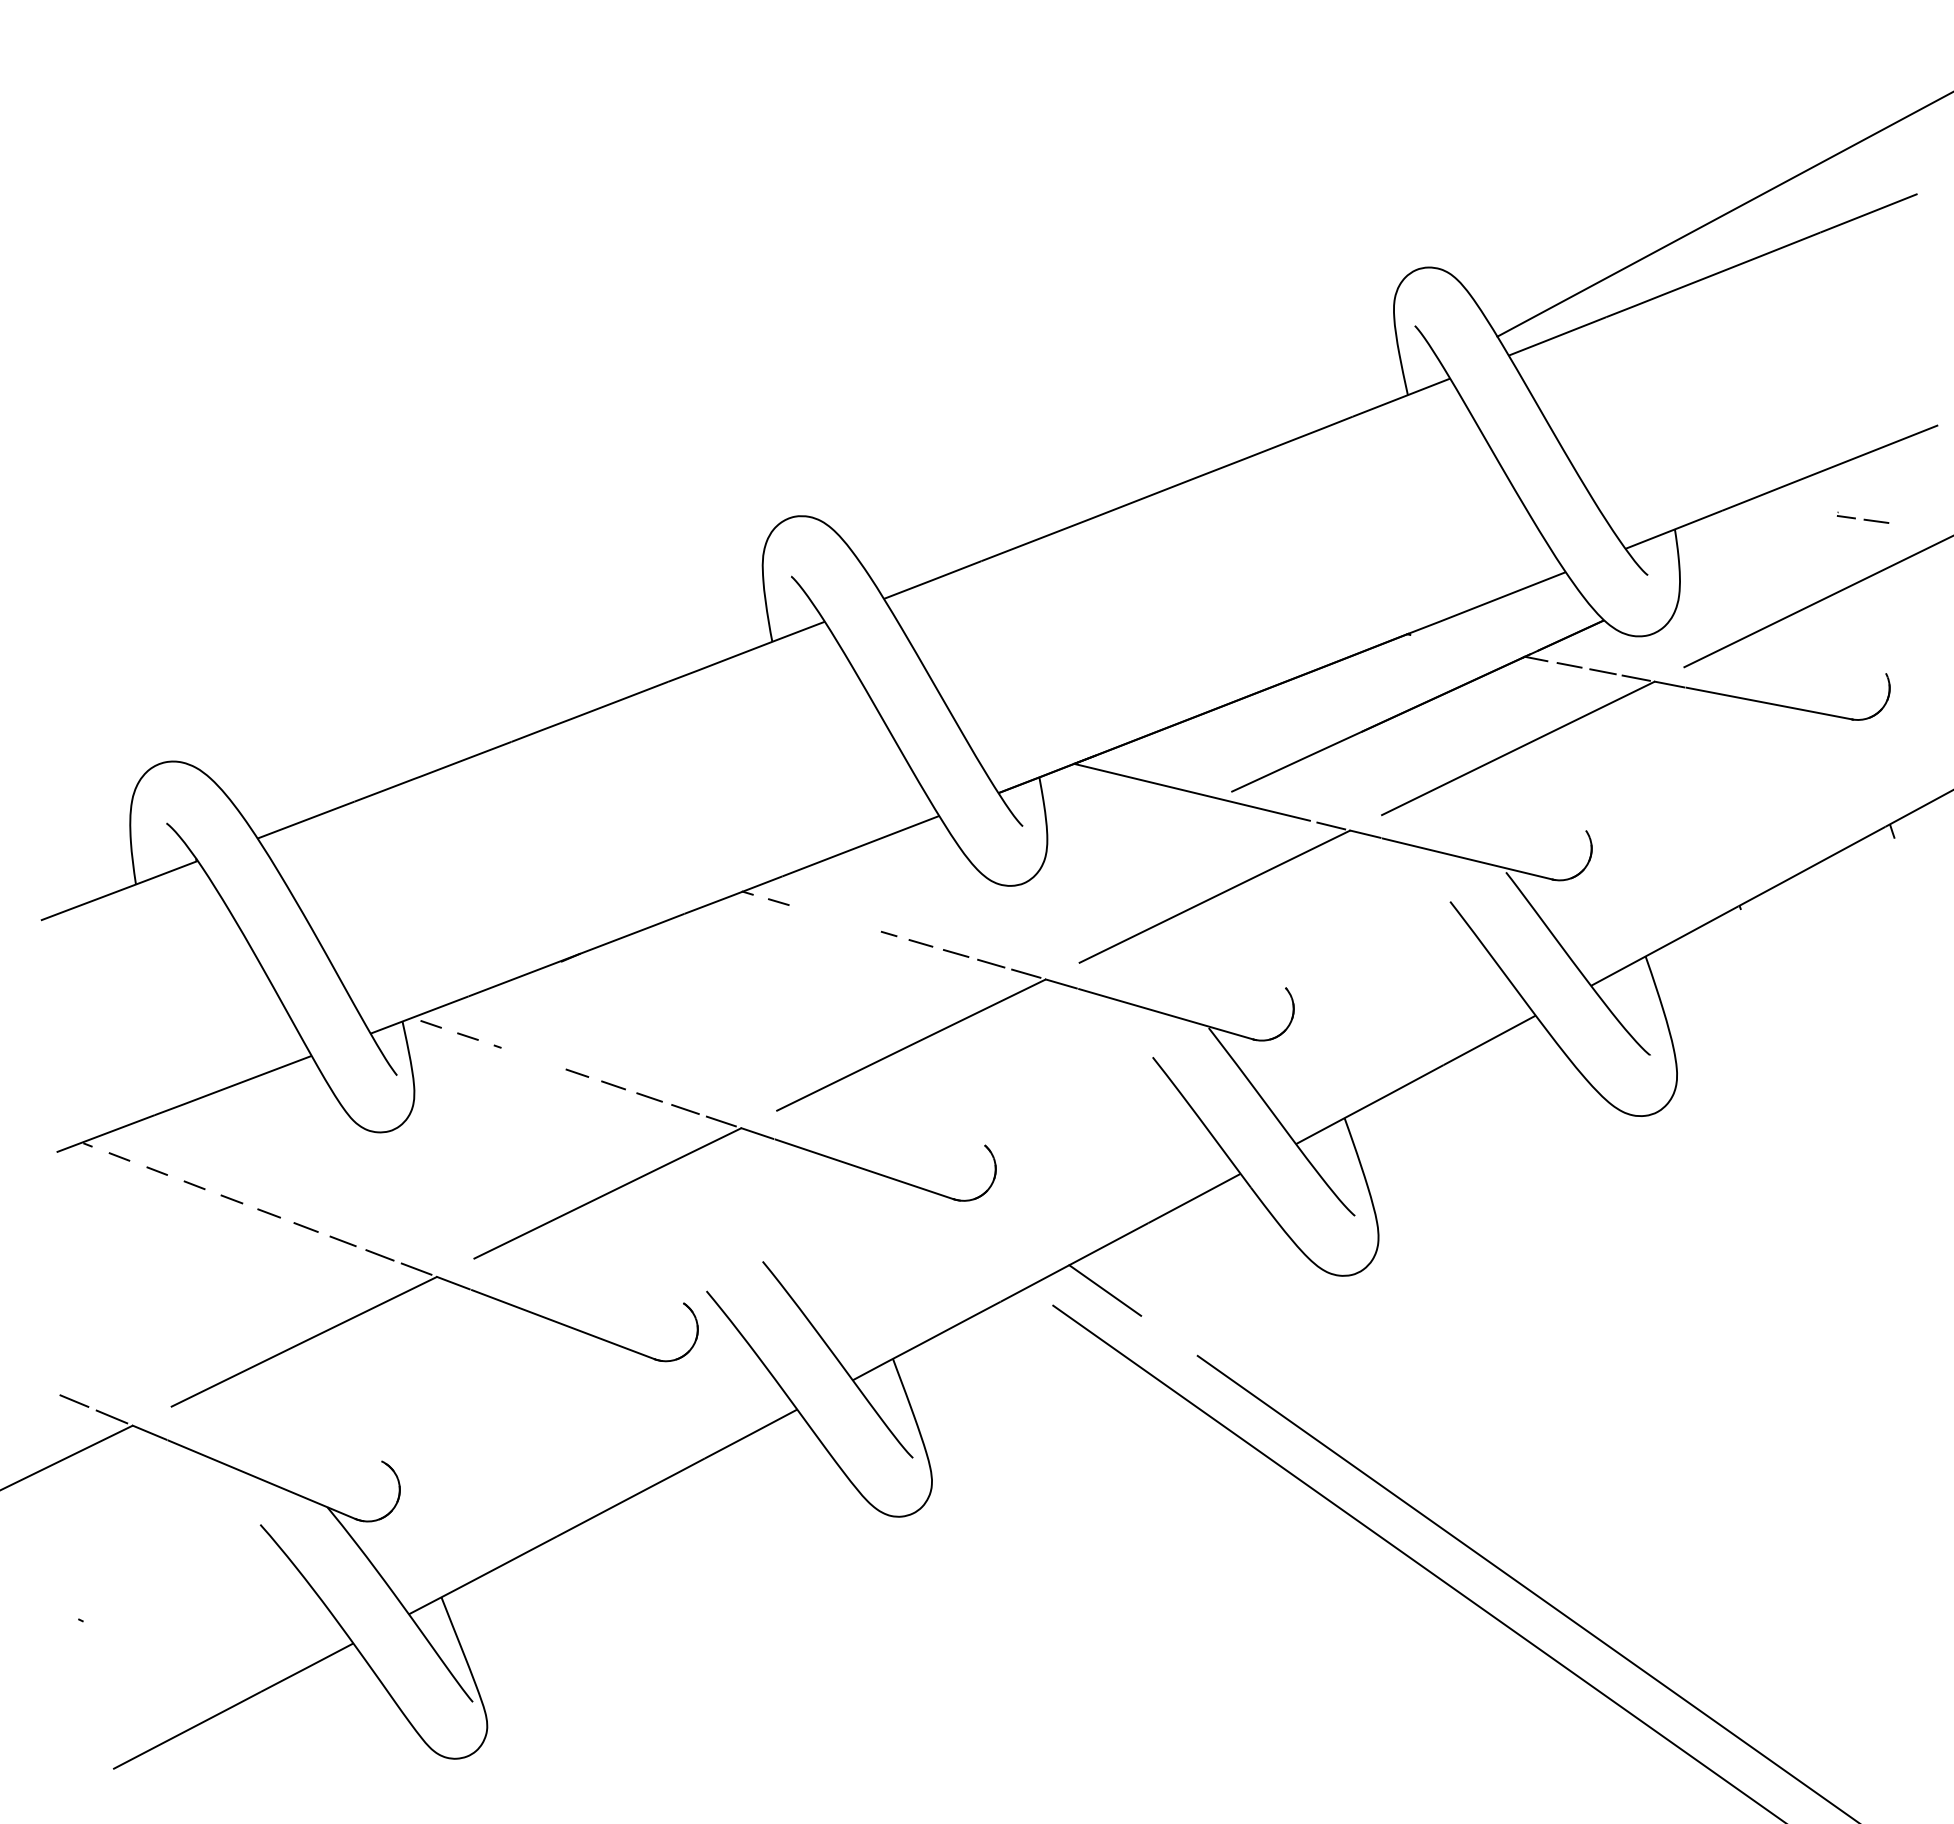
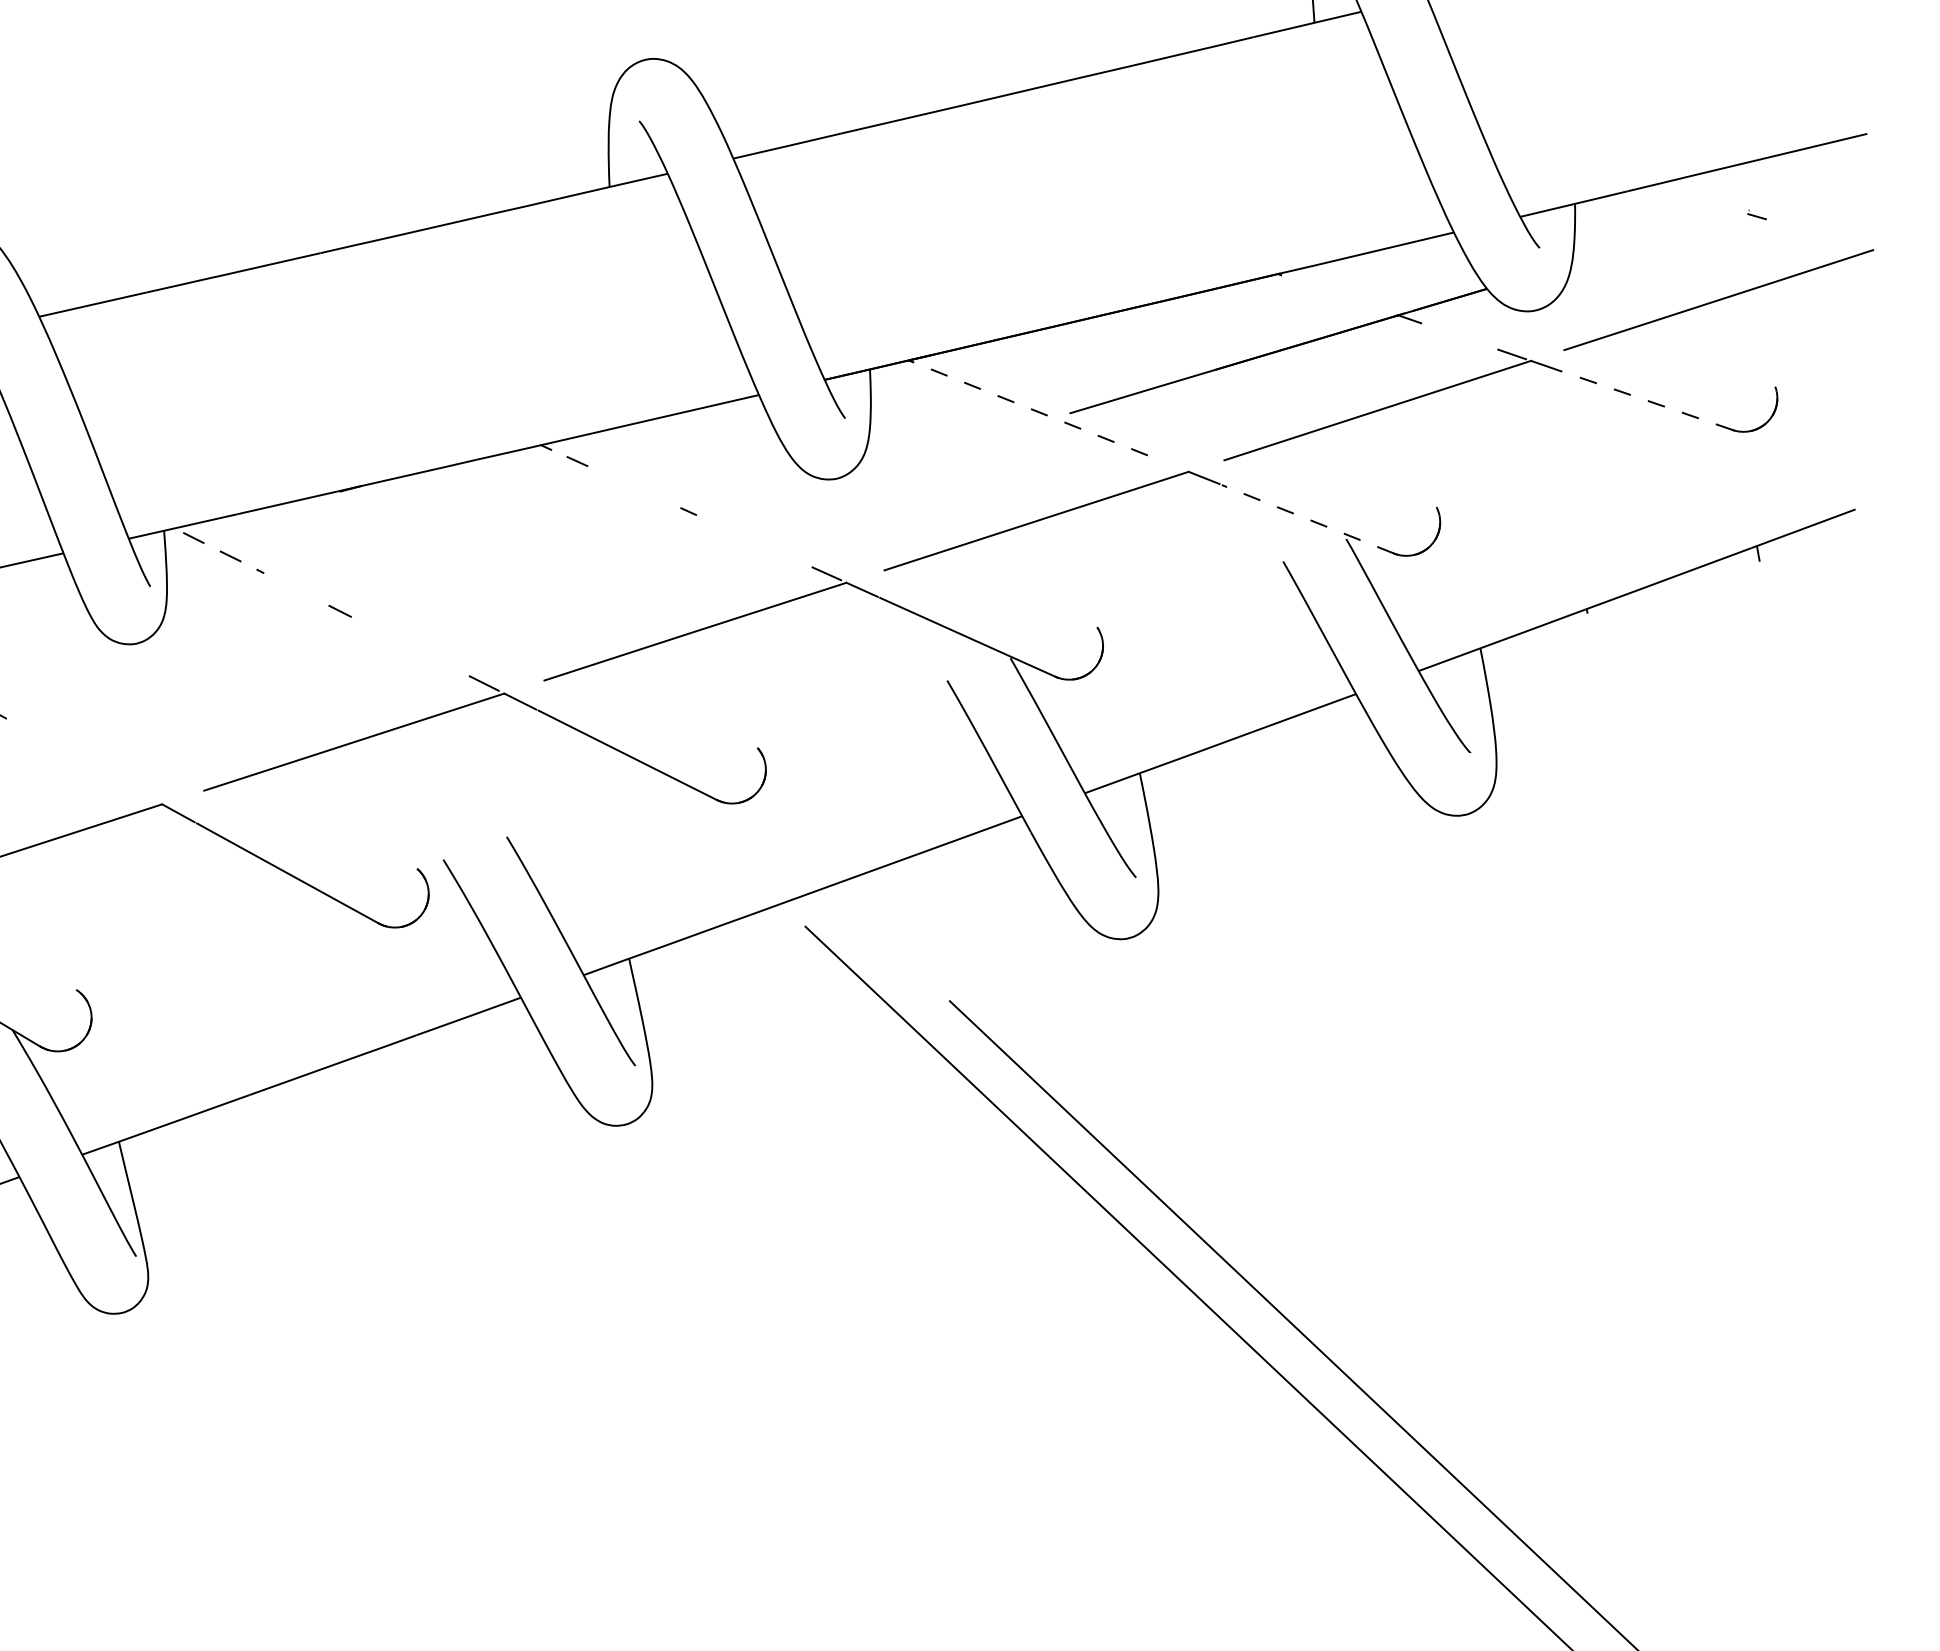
line: (1876, 520) -> (1788, 224), removed
line: (1569, 665) -> (1443, 331), removed
line: (1602, 671) -> (1477, 342), removed
line: (1768, 703) -> (1647, 400), solid -> dashed
line: (1191, 792) -> (1027, 408), solid -> dashed
line: (1331, 825) -> (1169, 463), removed
line: (1467, 858) -> (1307, 518), solid -> dashed
line: (920, 943) -> (720, 526), removed
line: (955, 953) -> (755, 541), removed
line: (991, 963) -> (791, 557), removed
line: (613, 1085) -> (376, 629), removed
line: (649, 1097) -> (412, 647), removed
line: (685, 1109) -> (448, 665), removed
line: (305, 1227) -> (31, 732), removed
line: (342, 1241) -> (68, 752), removed
line: (379, 1255) -> (104, 773), removed
line: (416, 1268) -> (141, 792), removed
line: (1105, 1290) -> (862, 918), removed

